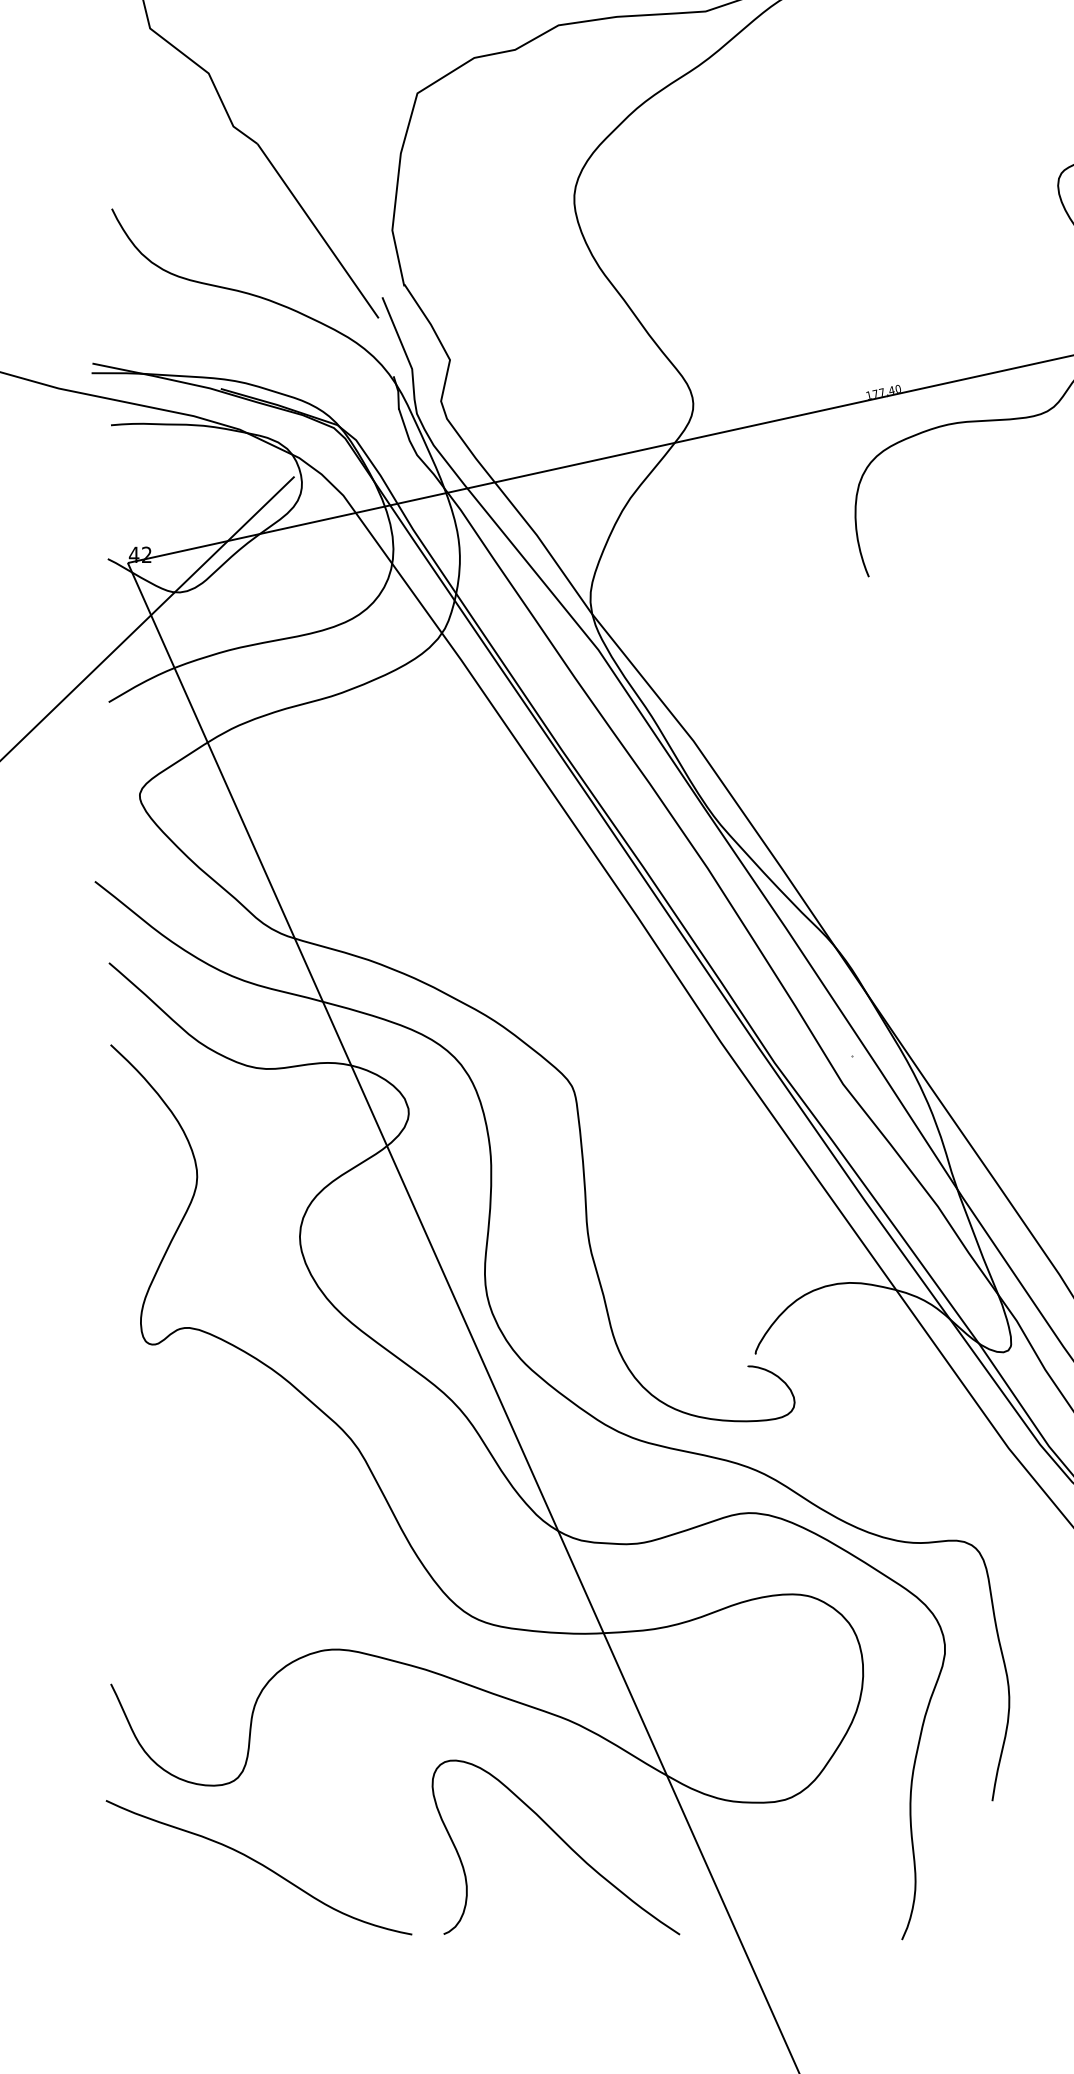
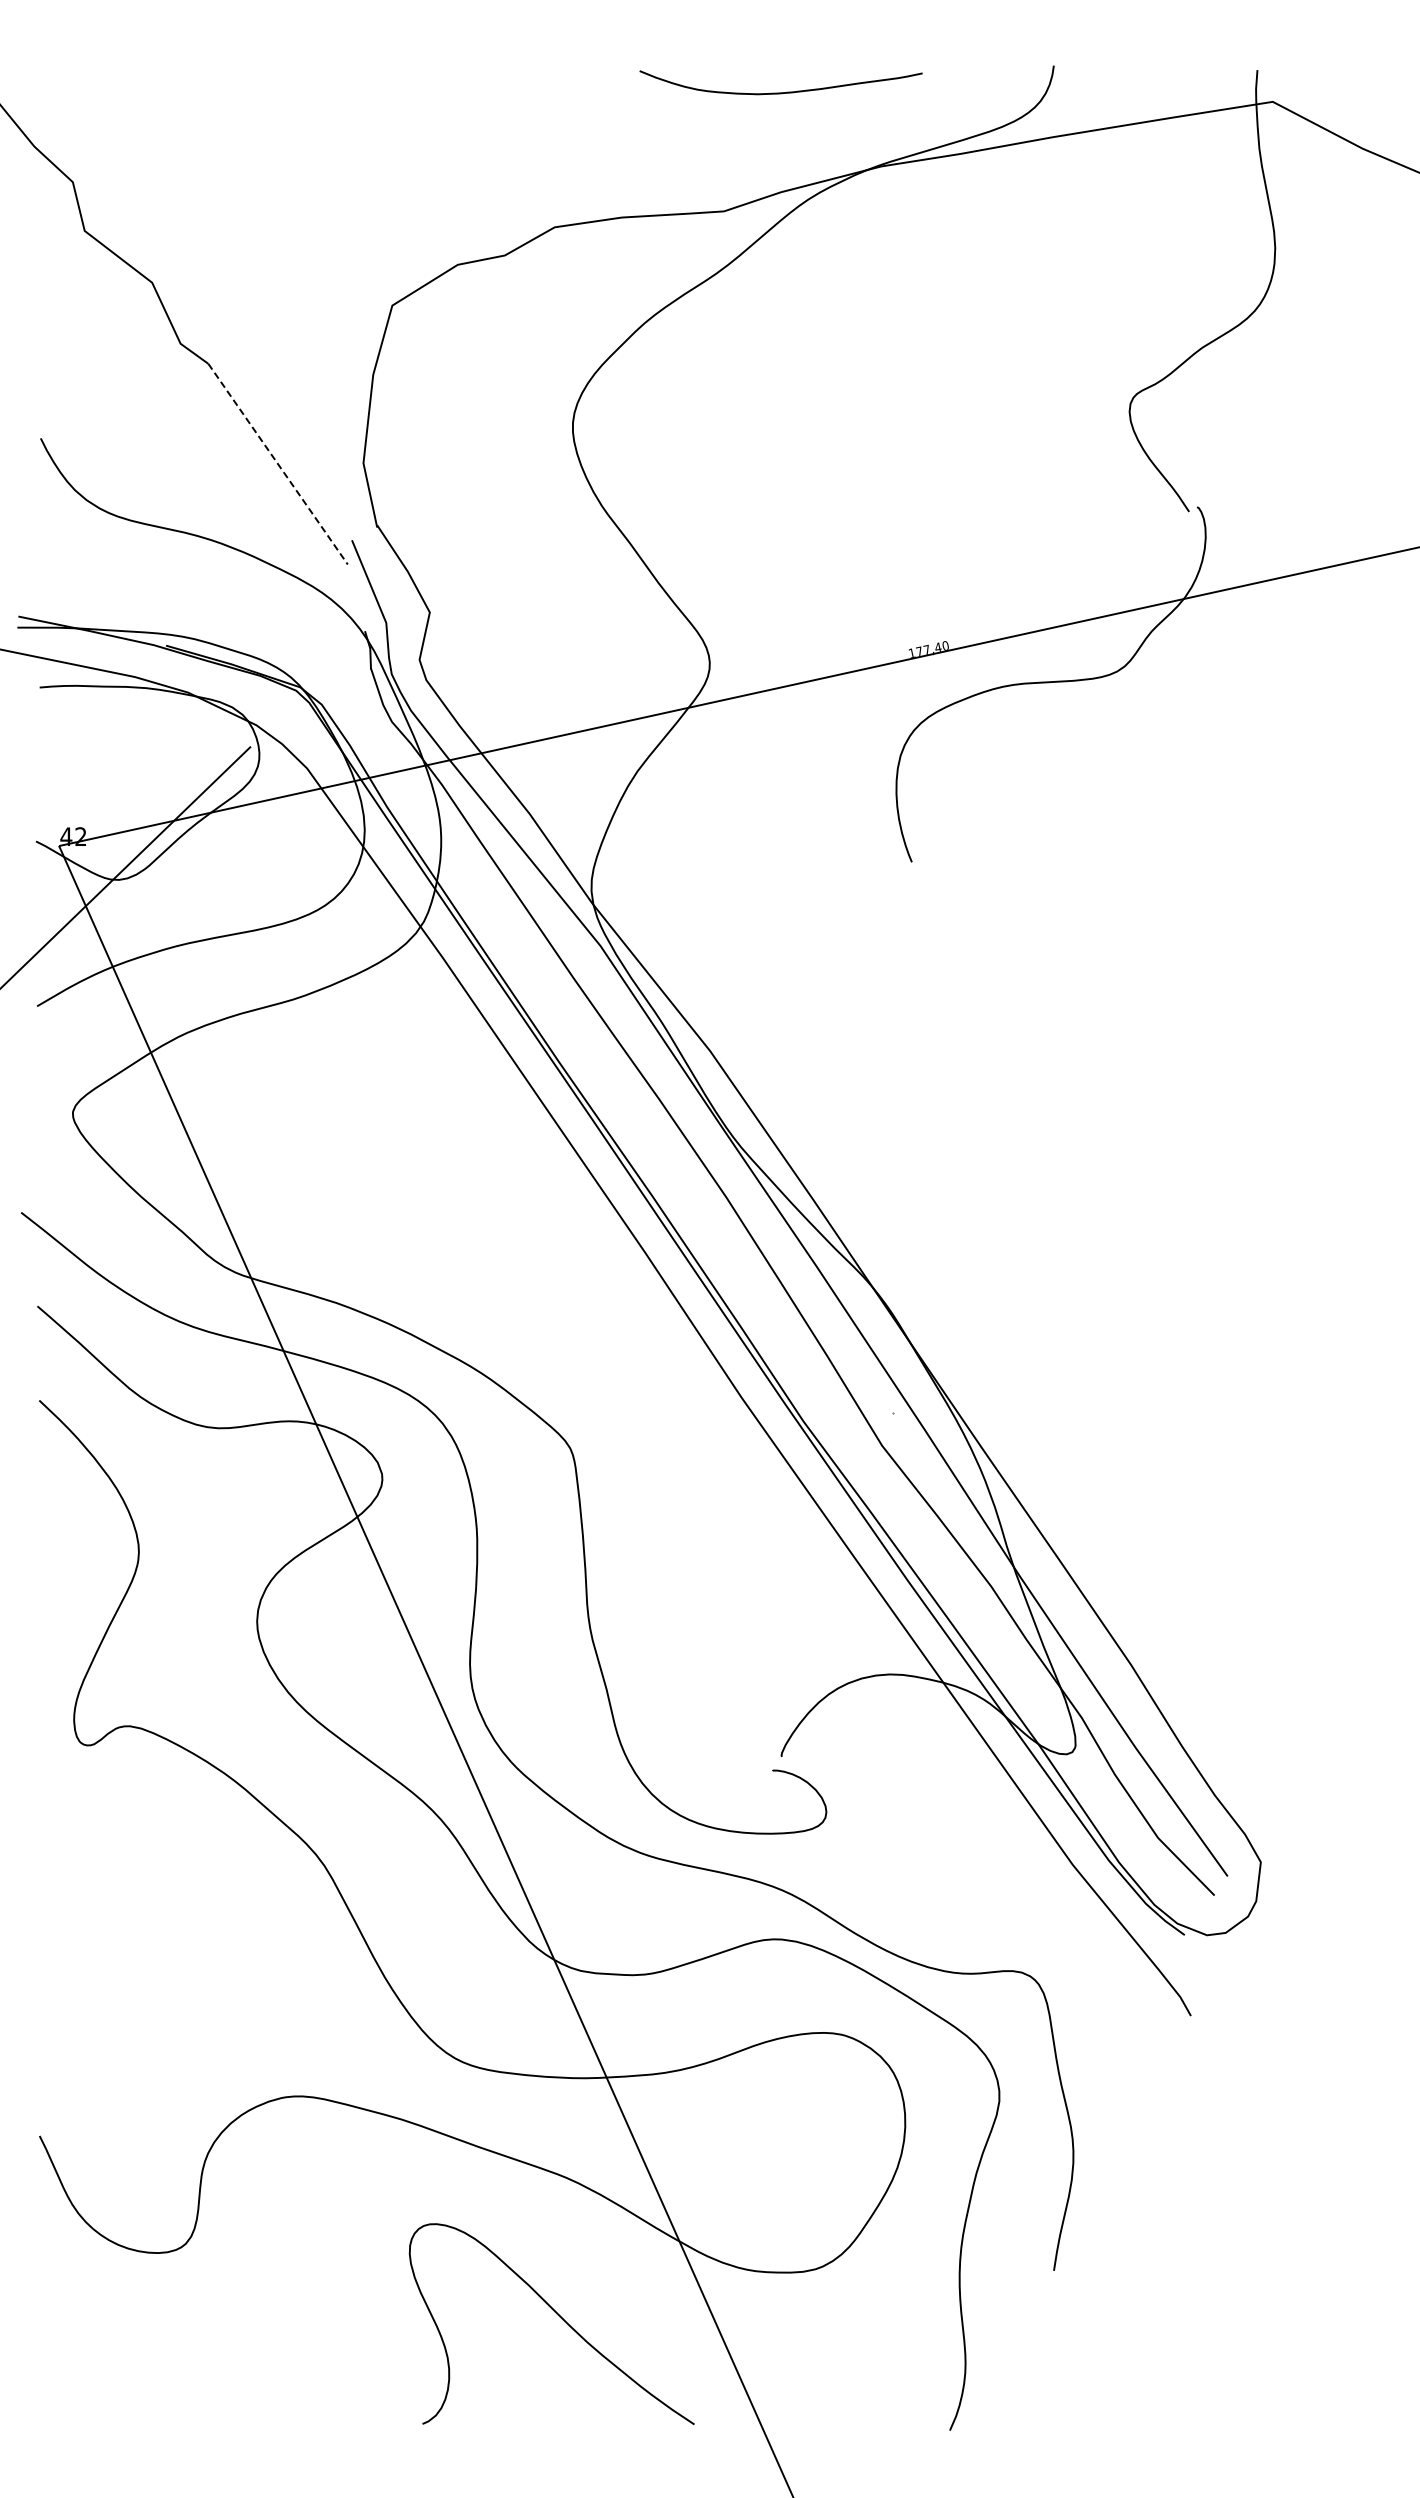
line: (318, 231) -> (278, 464), solid -> dashed
curve: (259, 1864) -> (210, 2343), removed

